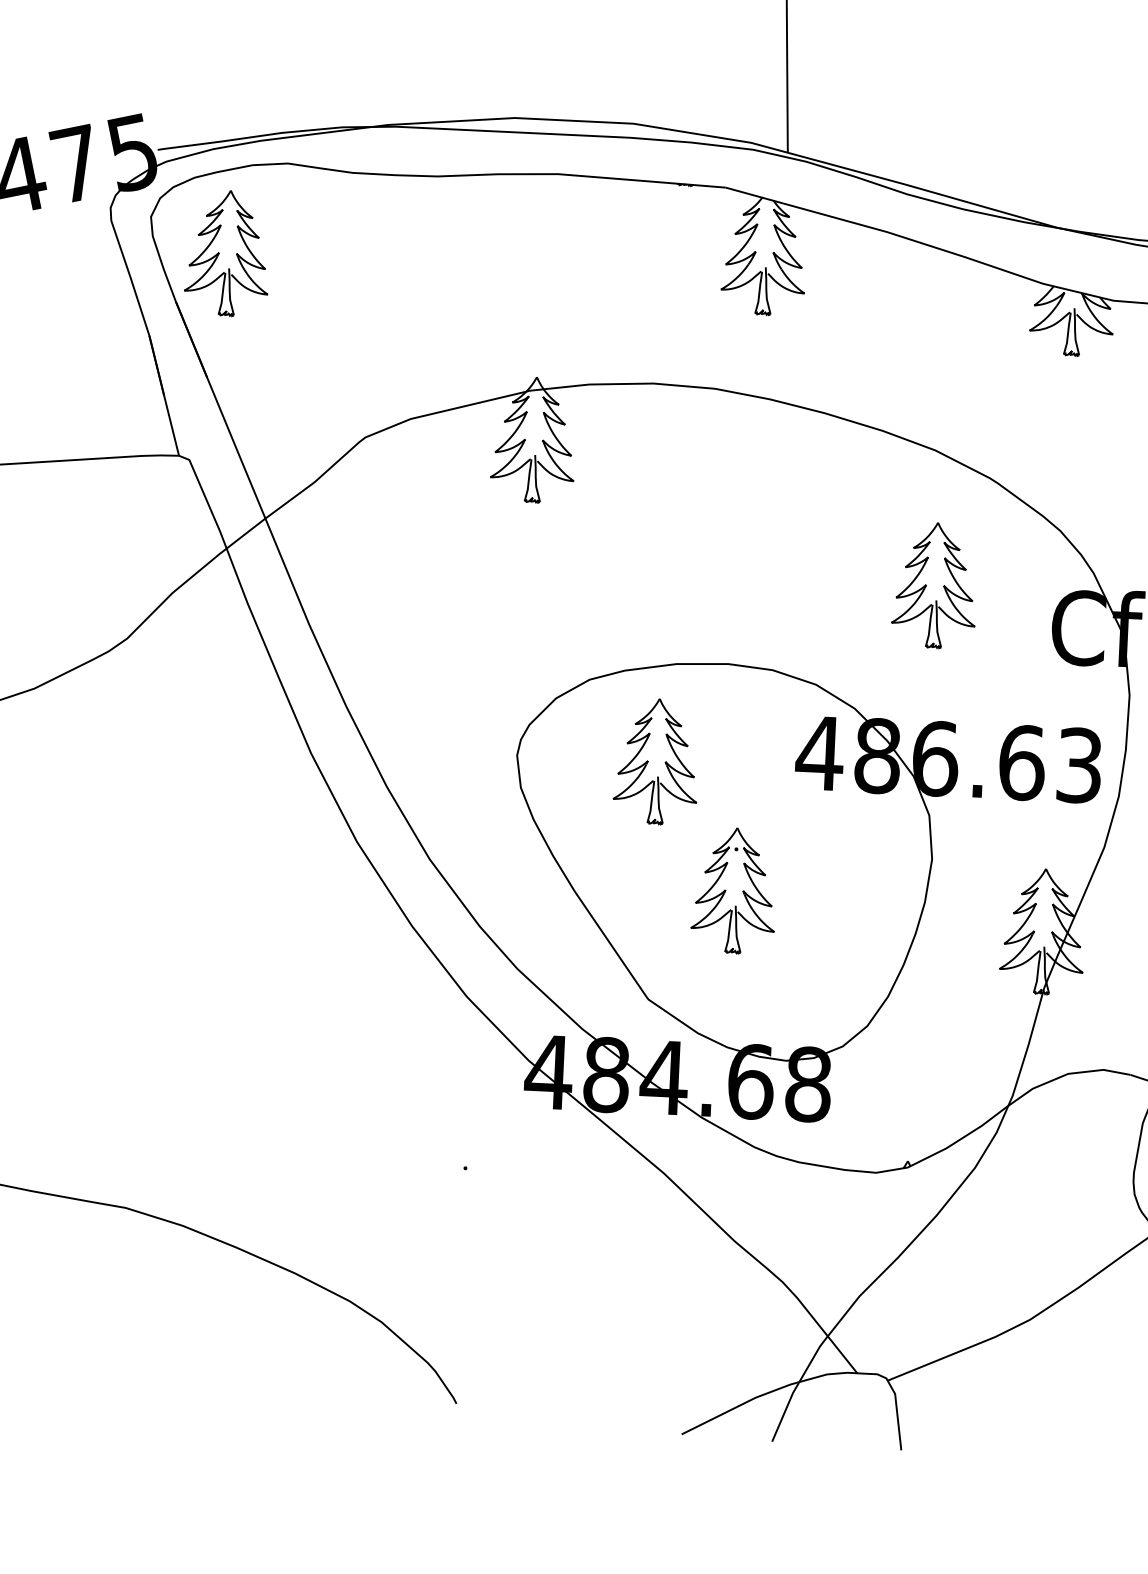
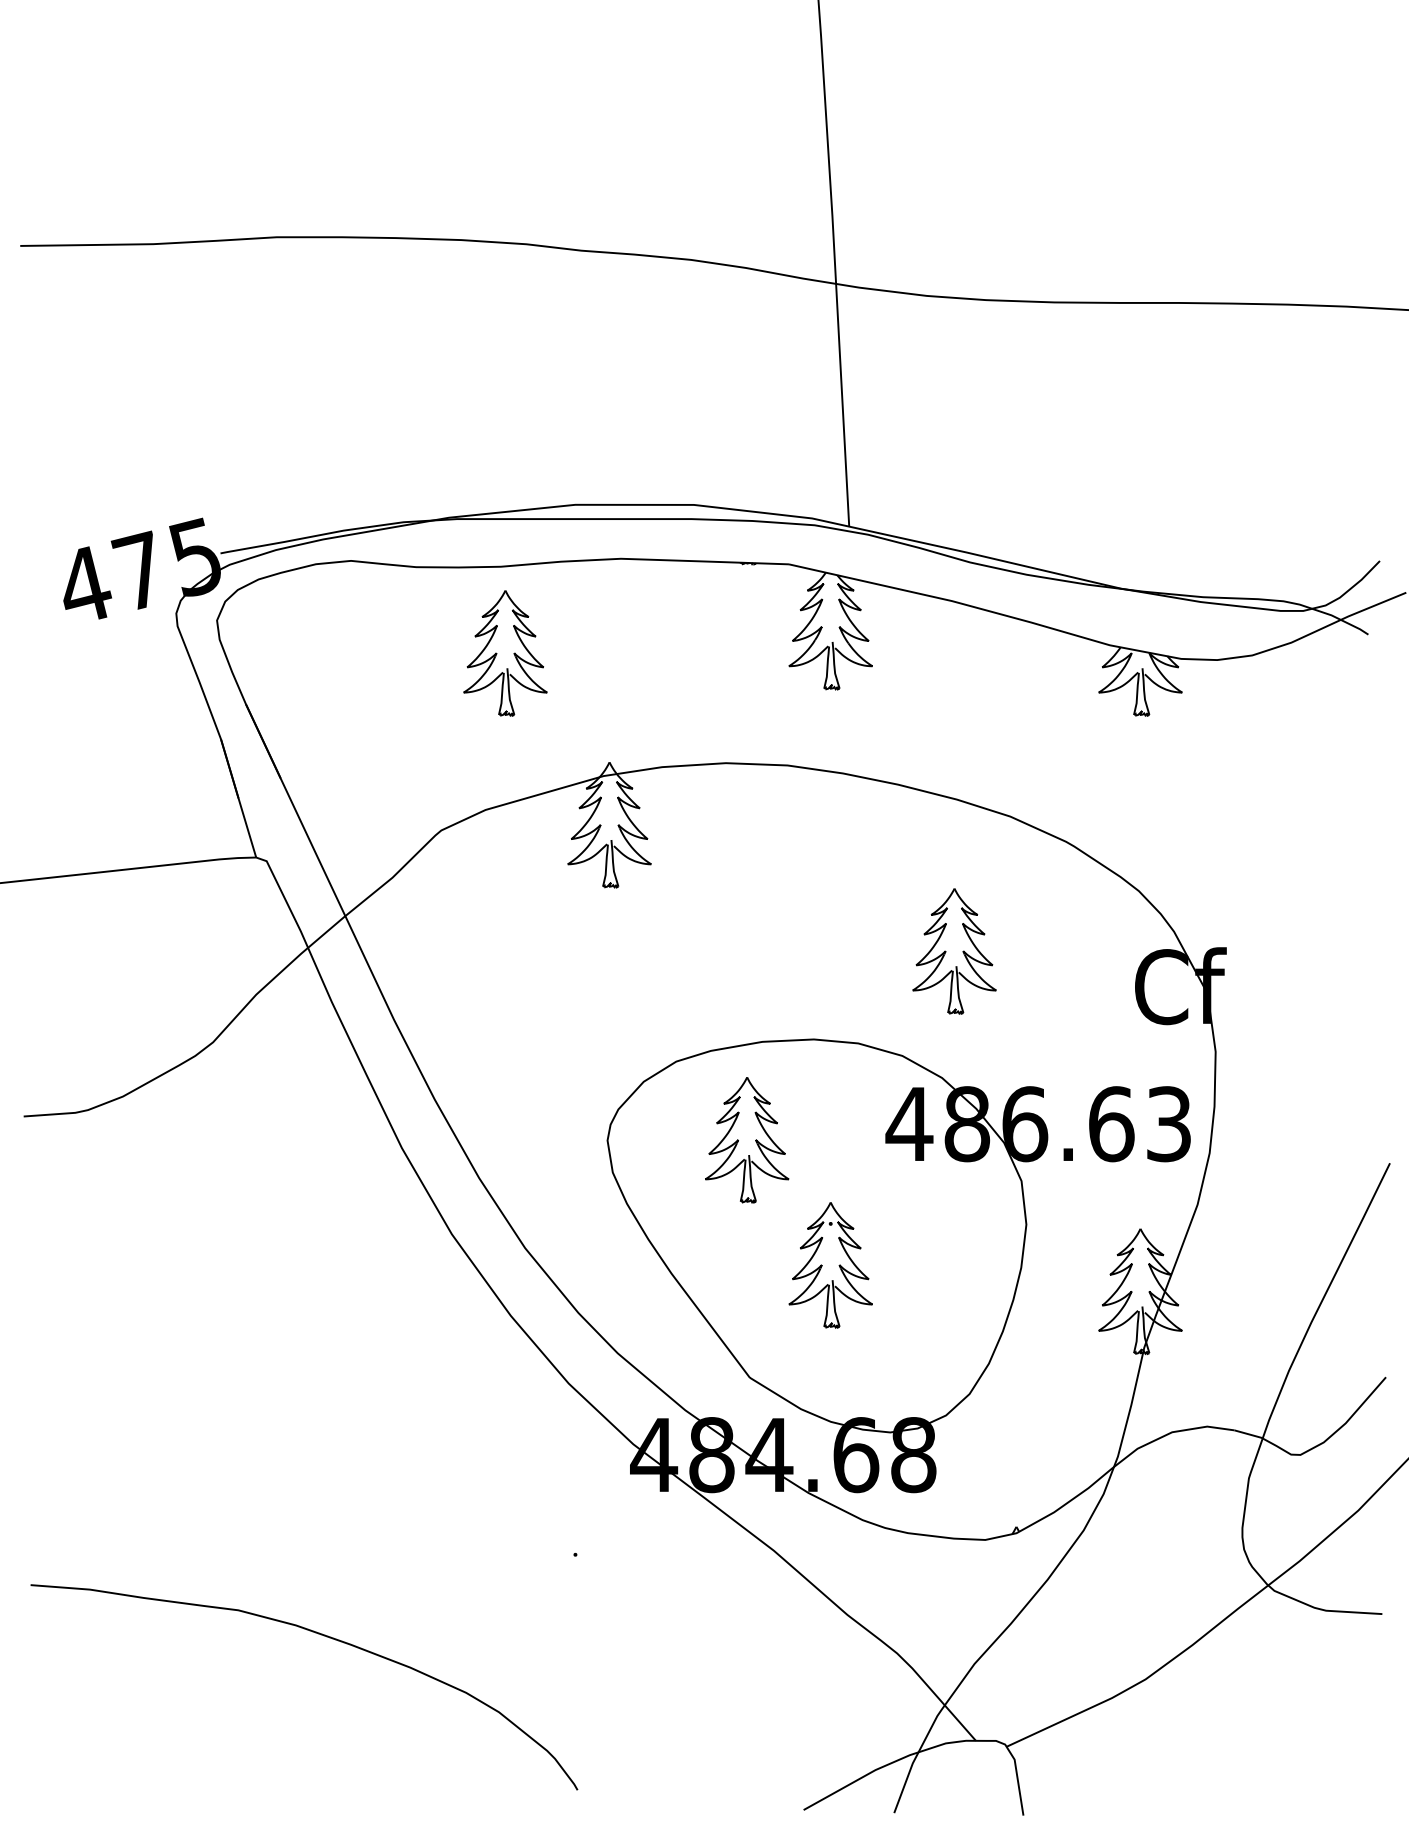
part: (227, 253) -> (505, 653), moved
part: (935, 585) -> (954, 951), moved

